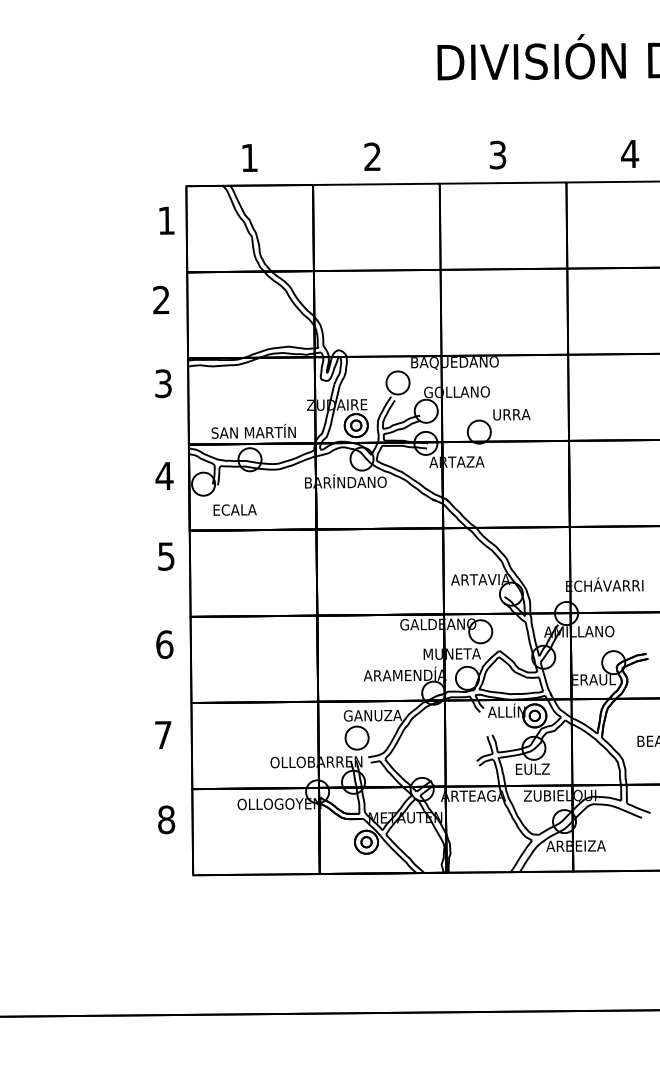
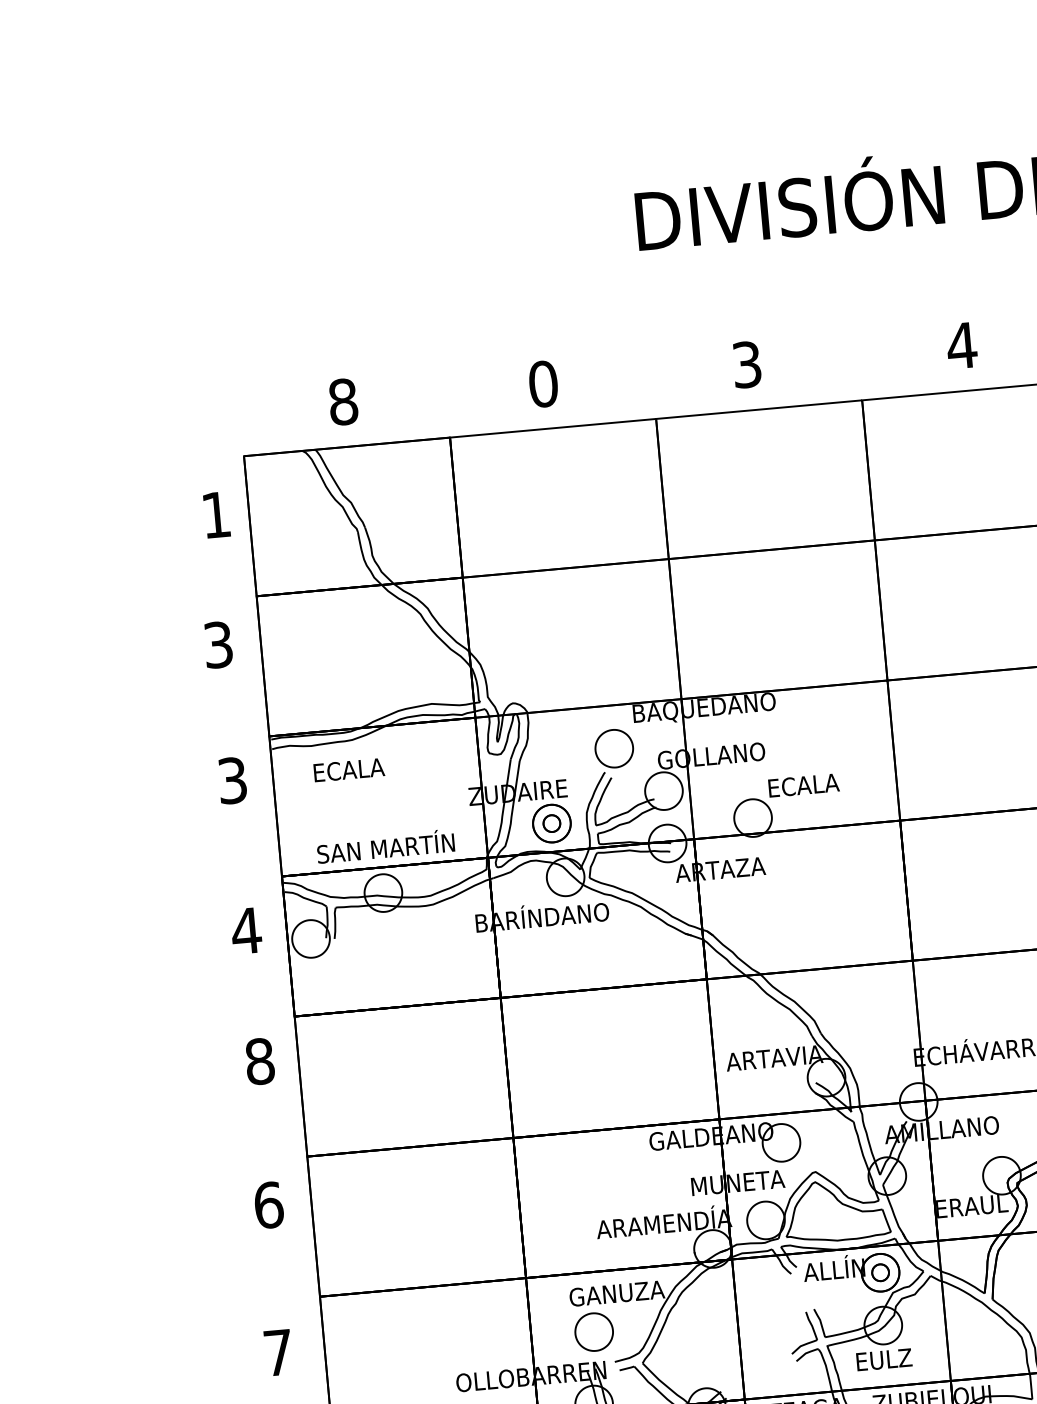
text: (372, 156) -> (543, 383), 2 -> 0
text: (249, 157) -> (343, 401), 1 -> 8
text: (161, 300) -> (218, 645), 2 -> 3
text: (511, 414) -> (803, 785), URRA -> ECALA
text: (234, 509) -> (348, 769), moved
text: (166, 556) -> (260, 1061), 5 -> 8

